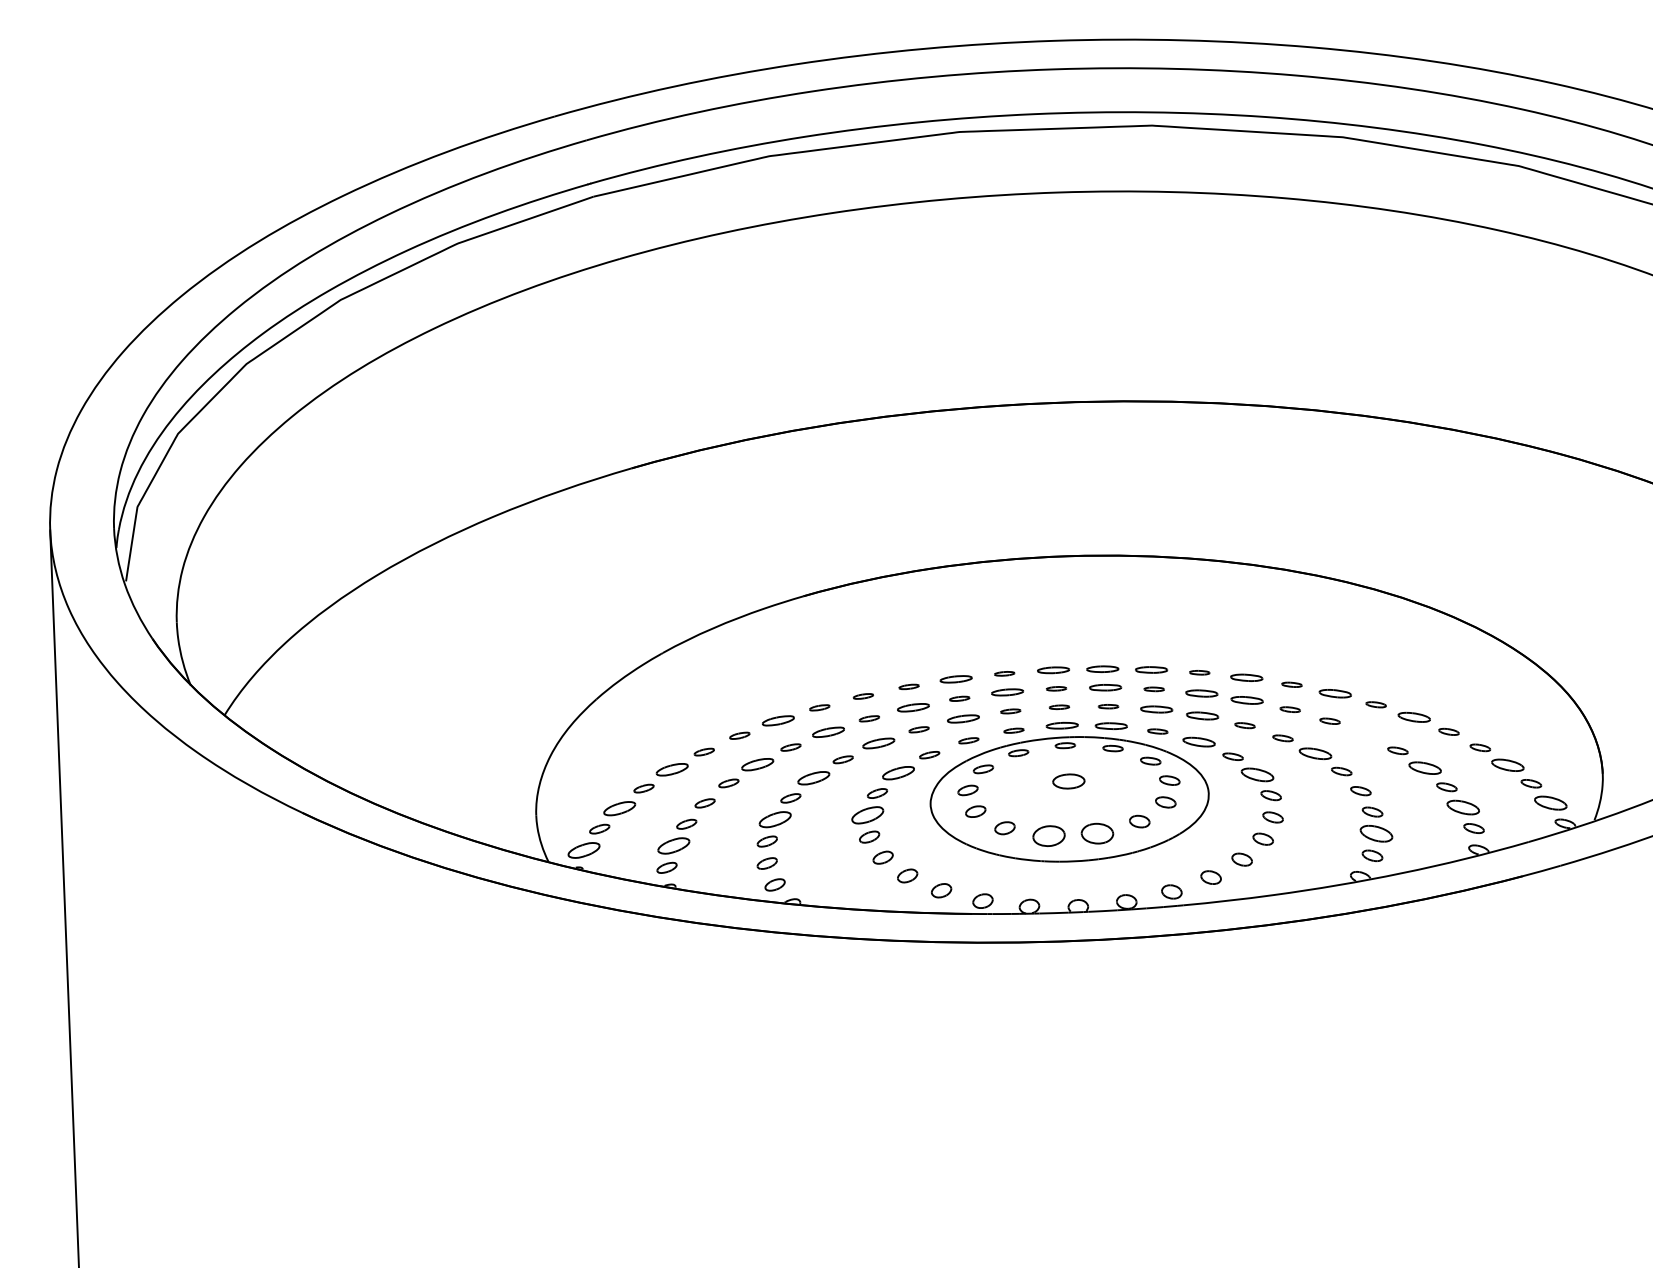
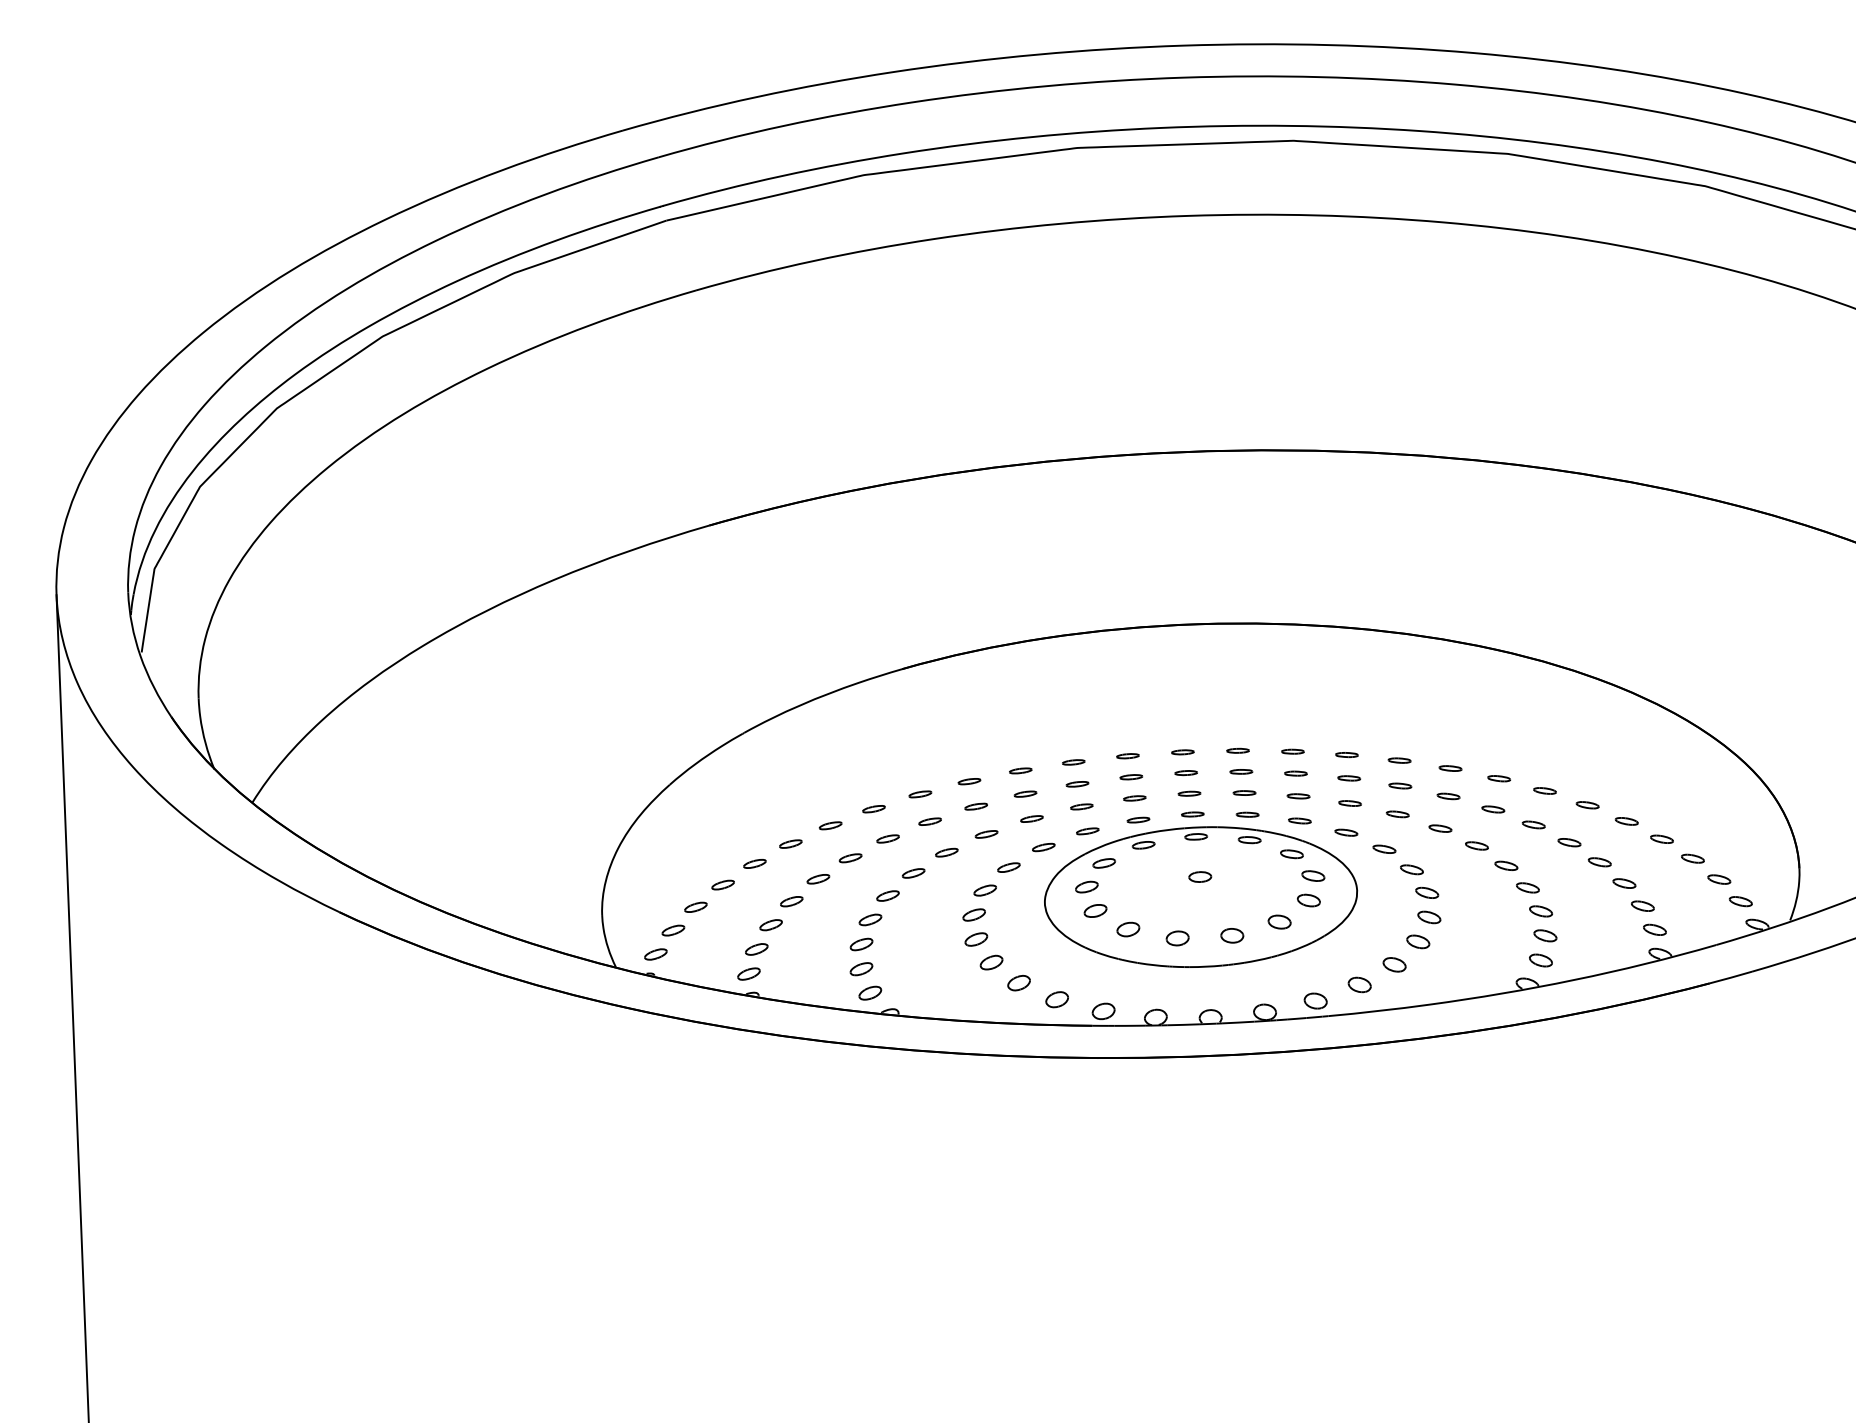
part: (1102, 668) -> (1237, 750), size x0.62
part: (1151, 669) -> (1292, 751), size x0.62
part: (1053, 670) -> (1182, 752), size x0.62
part: (1246, 677) -> (1399, 760), size x0.62
part: (956, 679) -> (1073, 762), size x0.62
part: (1105, 687) -> (1241, 771), size x0.62
part: (1007, 692) -> (1131, 777), size x0.62
part: (1201, 693) -> (1348, 778), size x0.62
part: (1334, 693) -> (1498, 778), size x0.62
part: (1247, 699) -> (1400, 785), size x0.62
part: (913, 707) -> (1025, 793), size x0.62
part: (1156, 709) -> (1298, 796), size x0.62
part: (1201, 715) -> (1349, 803), size x0.62
part: (1413, 717) -> (1587, 805), size x0.62
part: (963, 718) -> (1081, 806), size x0.62
part: (777, 721) -> (873, 809), size x0.62
part: (1062, 725) -> (1192, 814), size x0.62
part: (1111, 725) -> (1247, 814), size x0.62
part: (827, 731) -> (929, 821), size x0.62
part: (1365, 734) -> (1533, 824), added
part: (1199, 741) -> (1346, 832), size x0.62
part: (878, 743) -> (986, 834), size x0.62
part: (1315, 753) -> (1476, 845), size x0.62
part: (757, 764) -> (850, 858), size x0.62
part: (1507, 764) -> (1692, 858), size x0.62
part: (1424, 768) -> (1599, 862), size x0.62
part: (671, 769) -> (754, 863), size x0.62
part: (898, 772) -> (1008, 867), size x0.62
part: (1257, 774) -> (1411, 869), size x0.62
part: (813, 778) -> (913, 873), size x0.62
part: (1069, 780) -> (1200, 876), size x0.62
part: (1550, 803) -> (1740, 901), size x0.62
part: (1462, 806) -> (1642, 905), size x0.62
part: (619, 807) -> (695, 906), size x0.62
part: (867, 814) -> (973, 914), size x0.62
part: (775, 819) -> (870, 919), size x0.62
part: (1097, 833) -> (1232, 935), size x0.62
part: (1376, 833) -> (1545, 935), size x0.62
part: (1048, 836) -> (1177, 938), size x0.62
part: (673, 846) -> (756, 949), size x0.62
part: (583, 850) -> (655, 954), size x0.62

